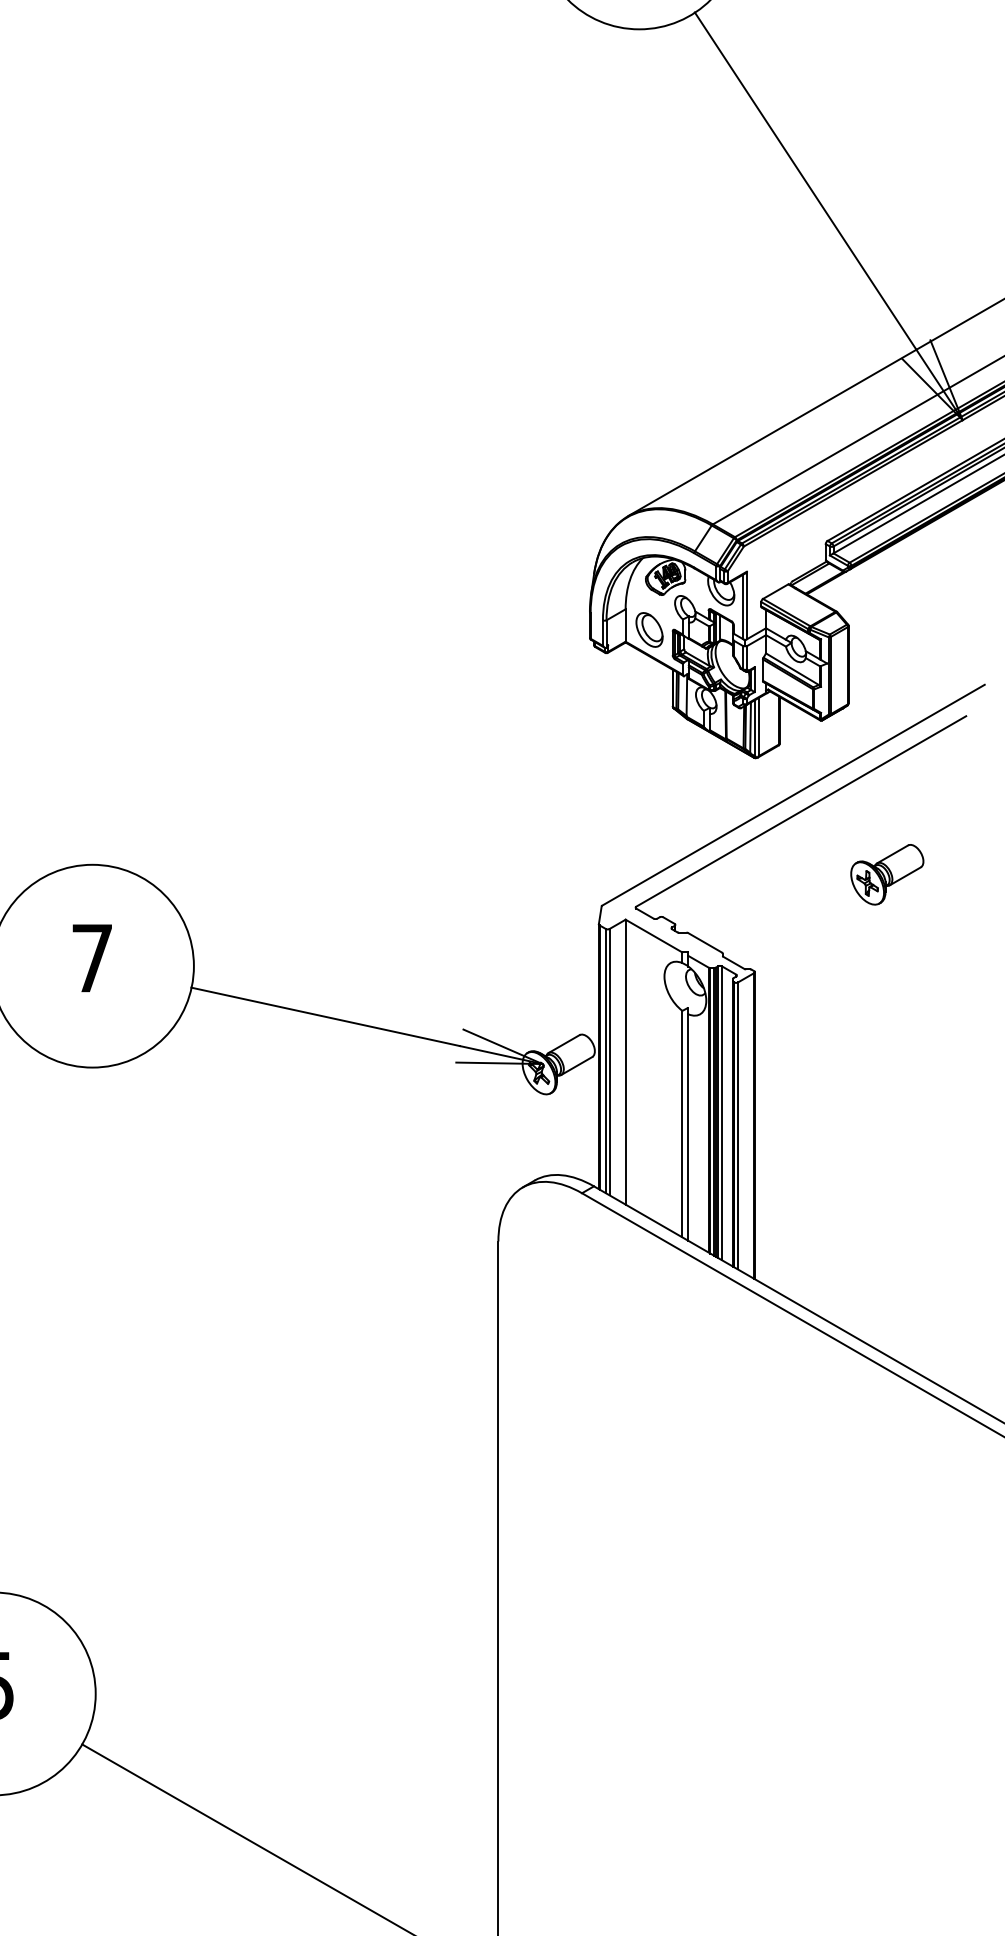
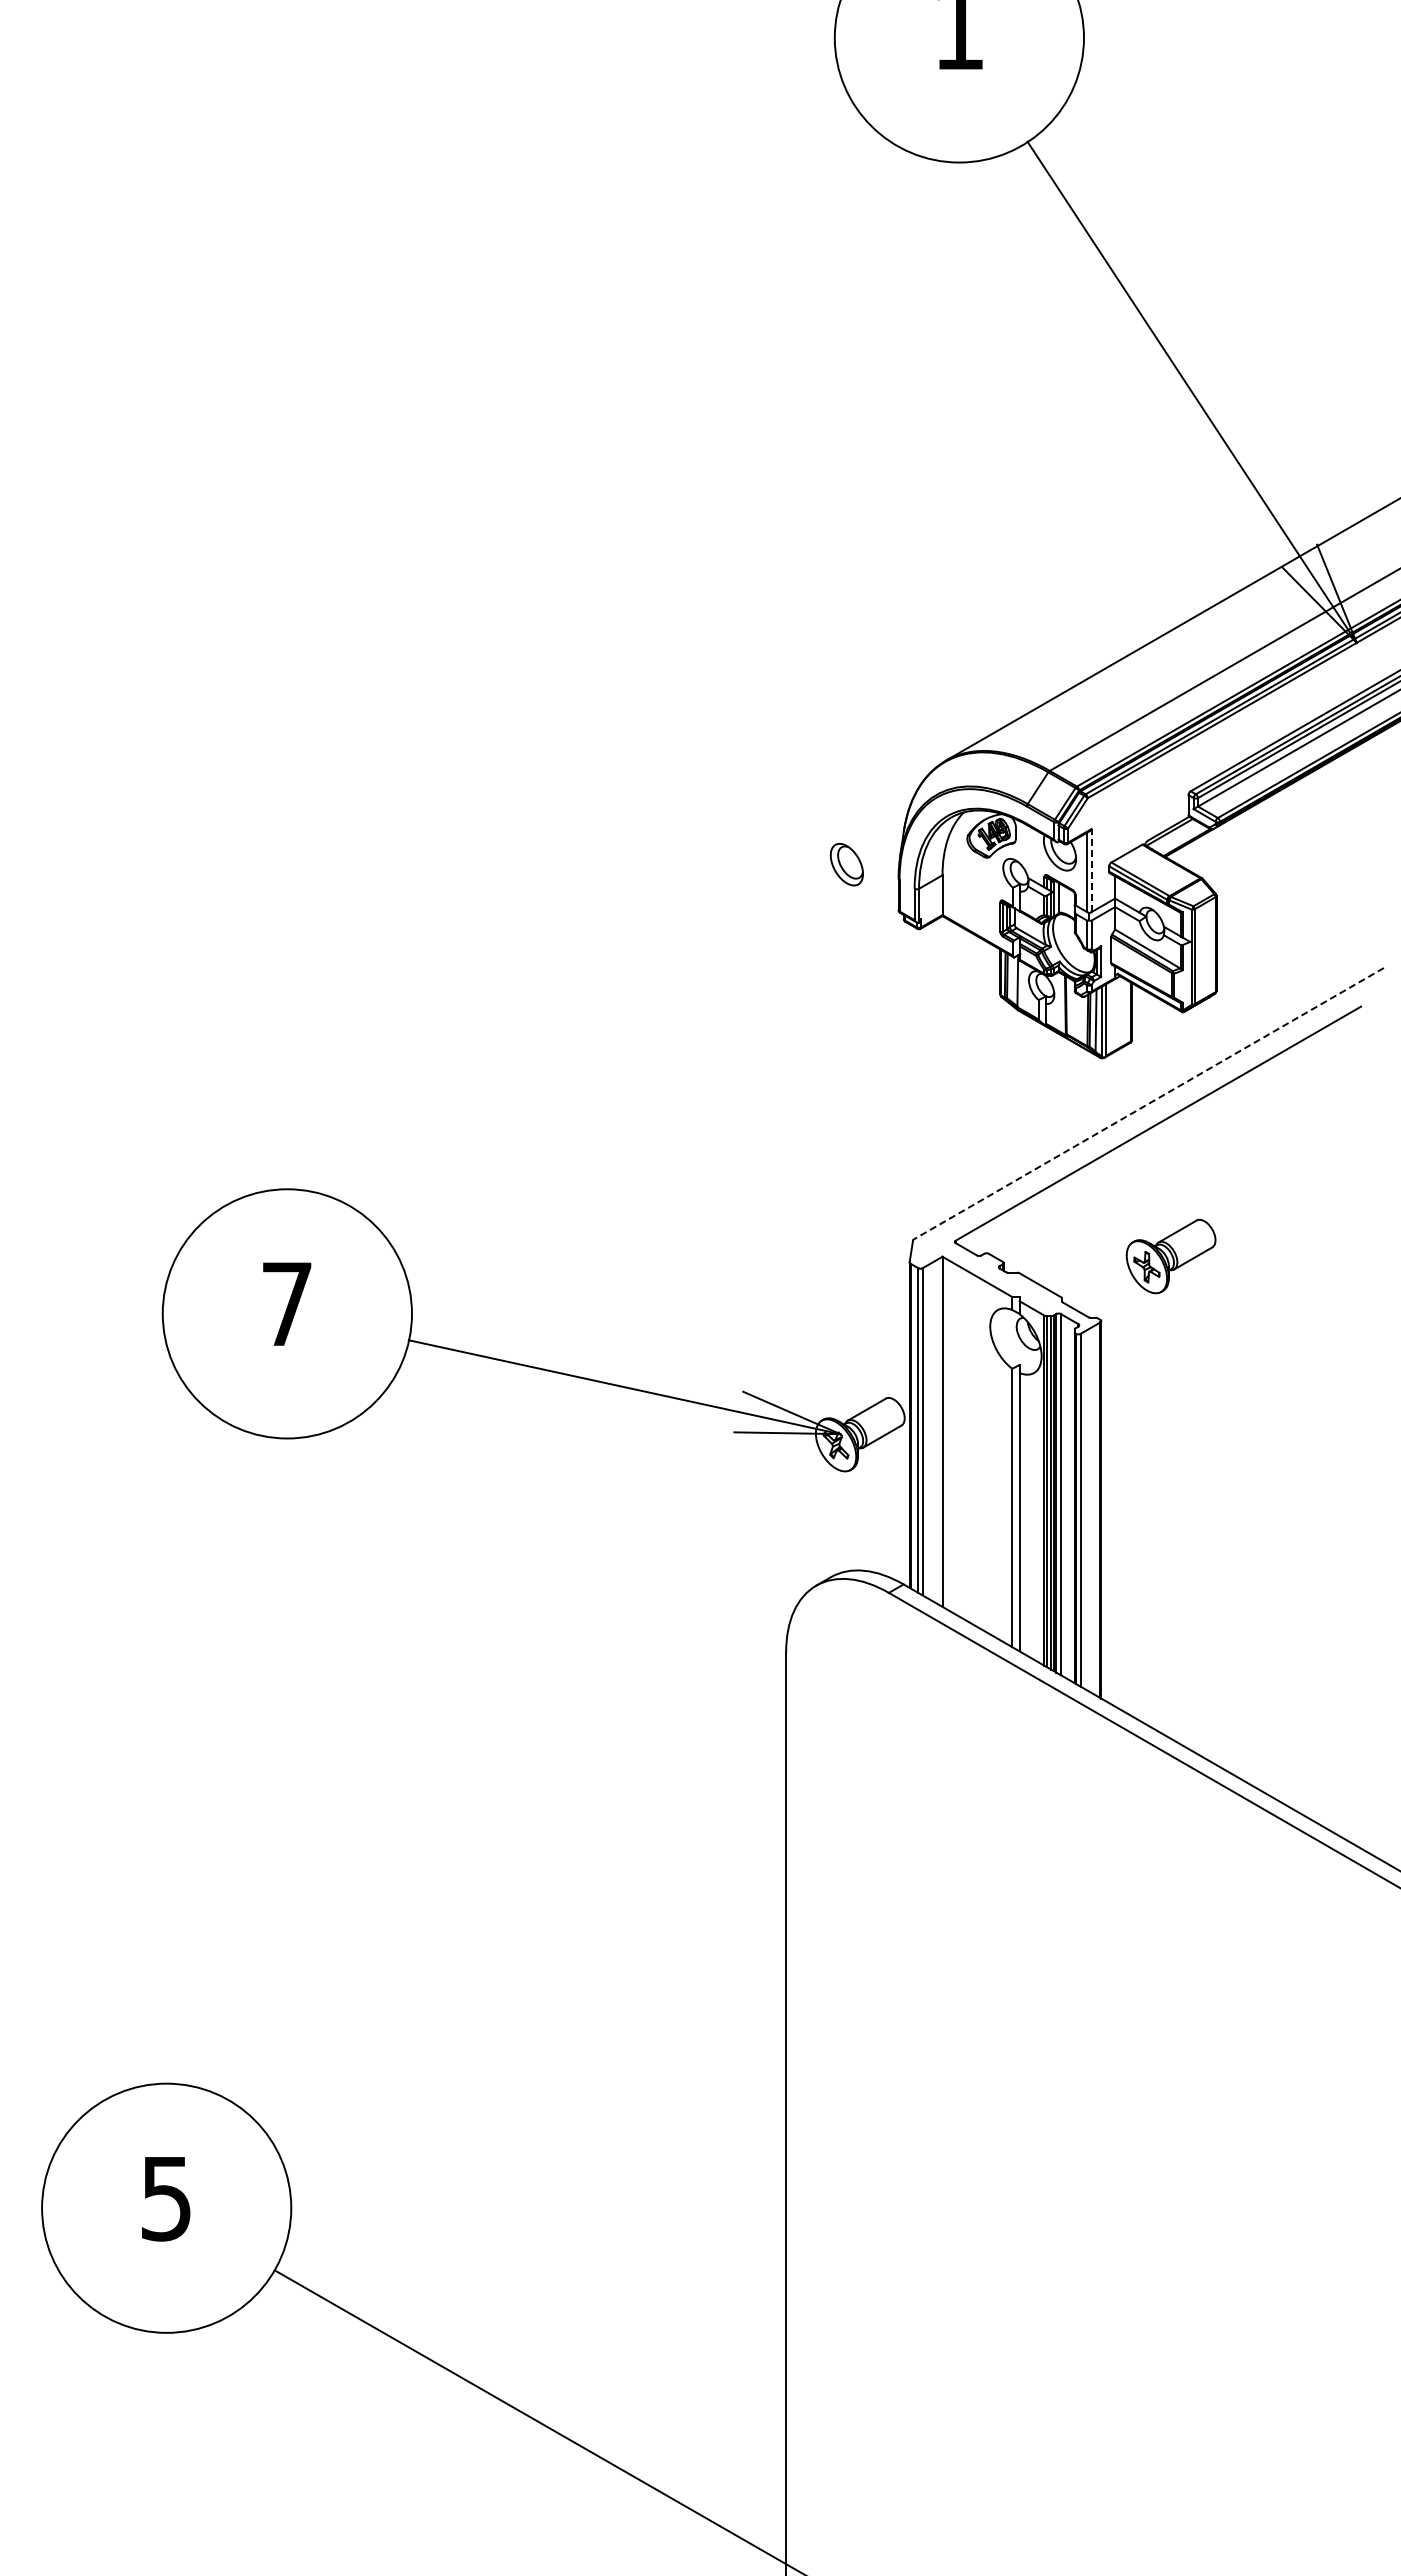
line: (746, 605) -> (1091, 870), solid -> dashed
part: (649, 629) -> (846, 864), moved
line: (793, 795) -> (1148, 1103), solid -> dashed
part: (886, 874) -> (1170, 1256), moved

